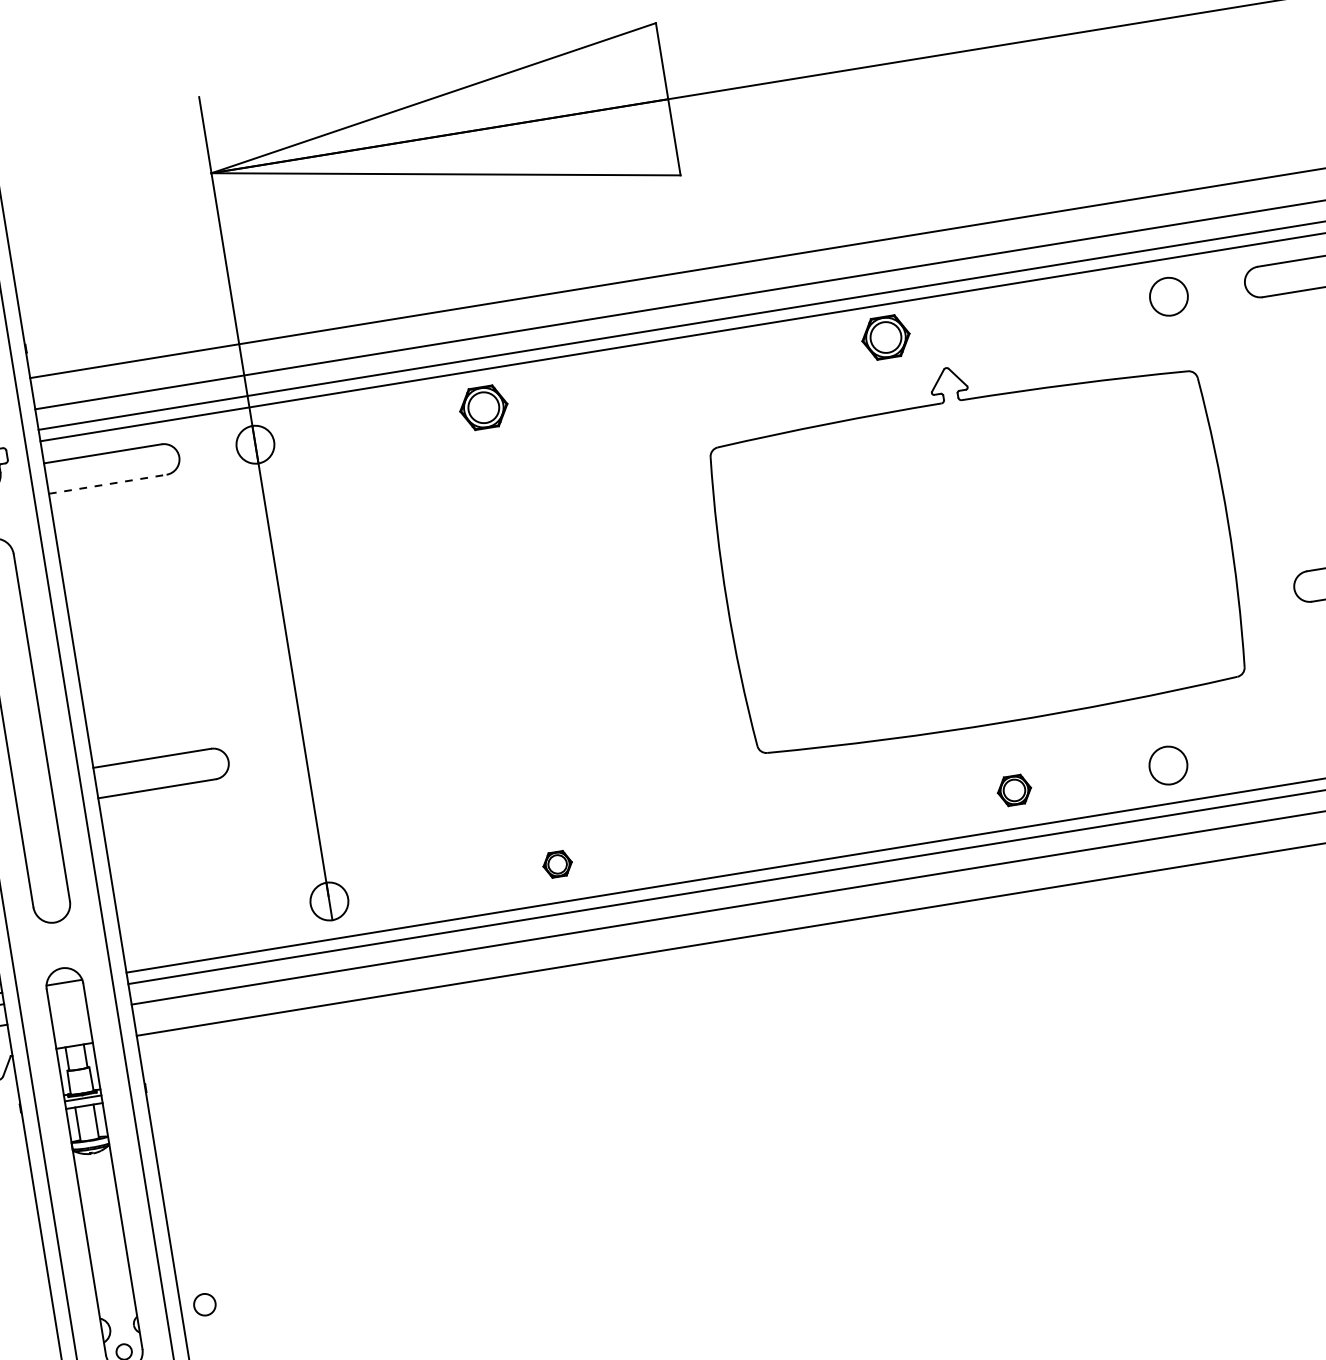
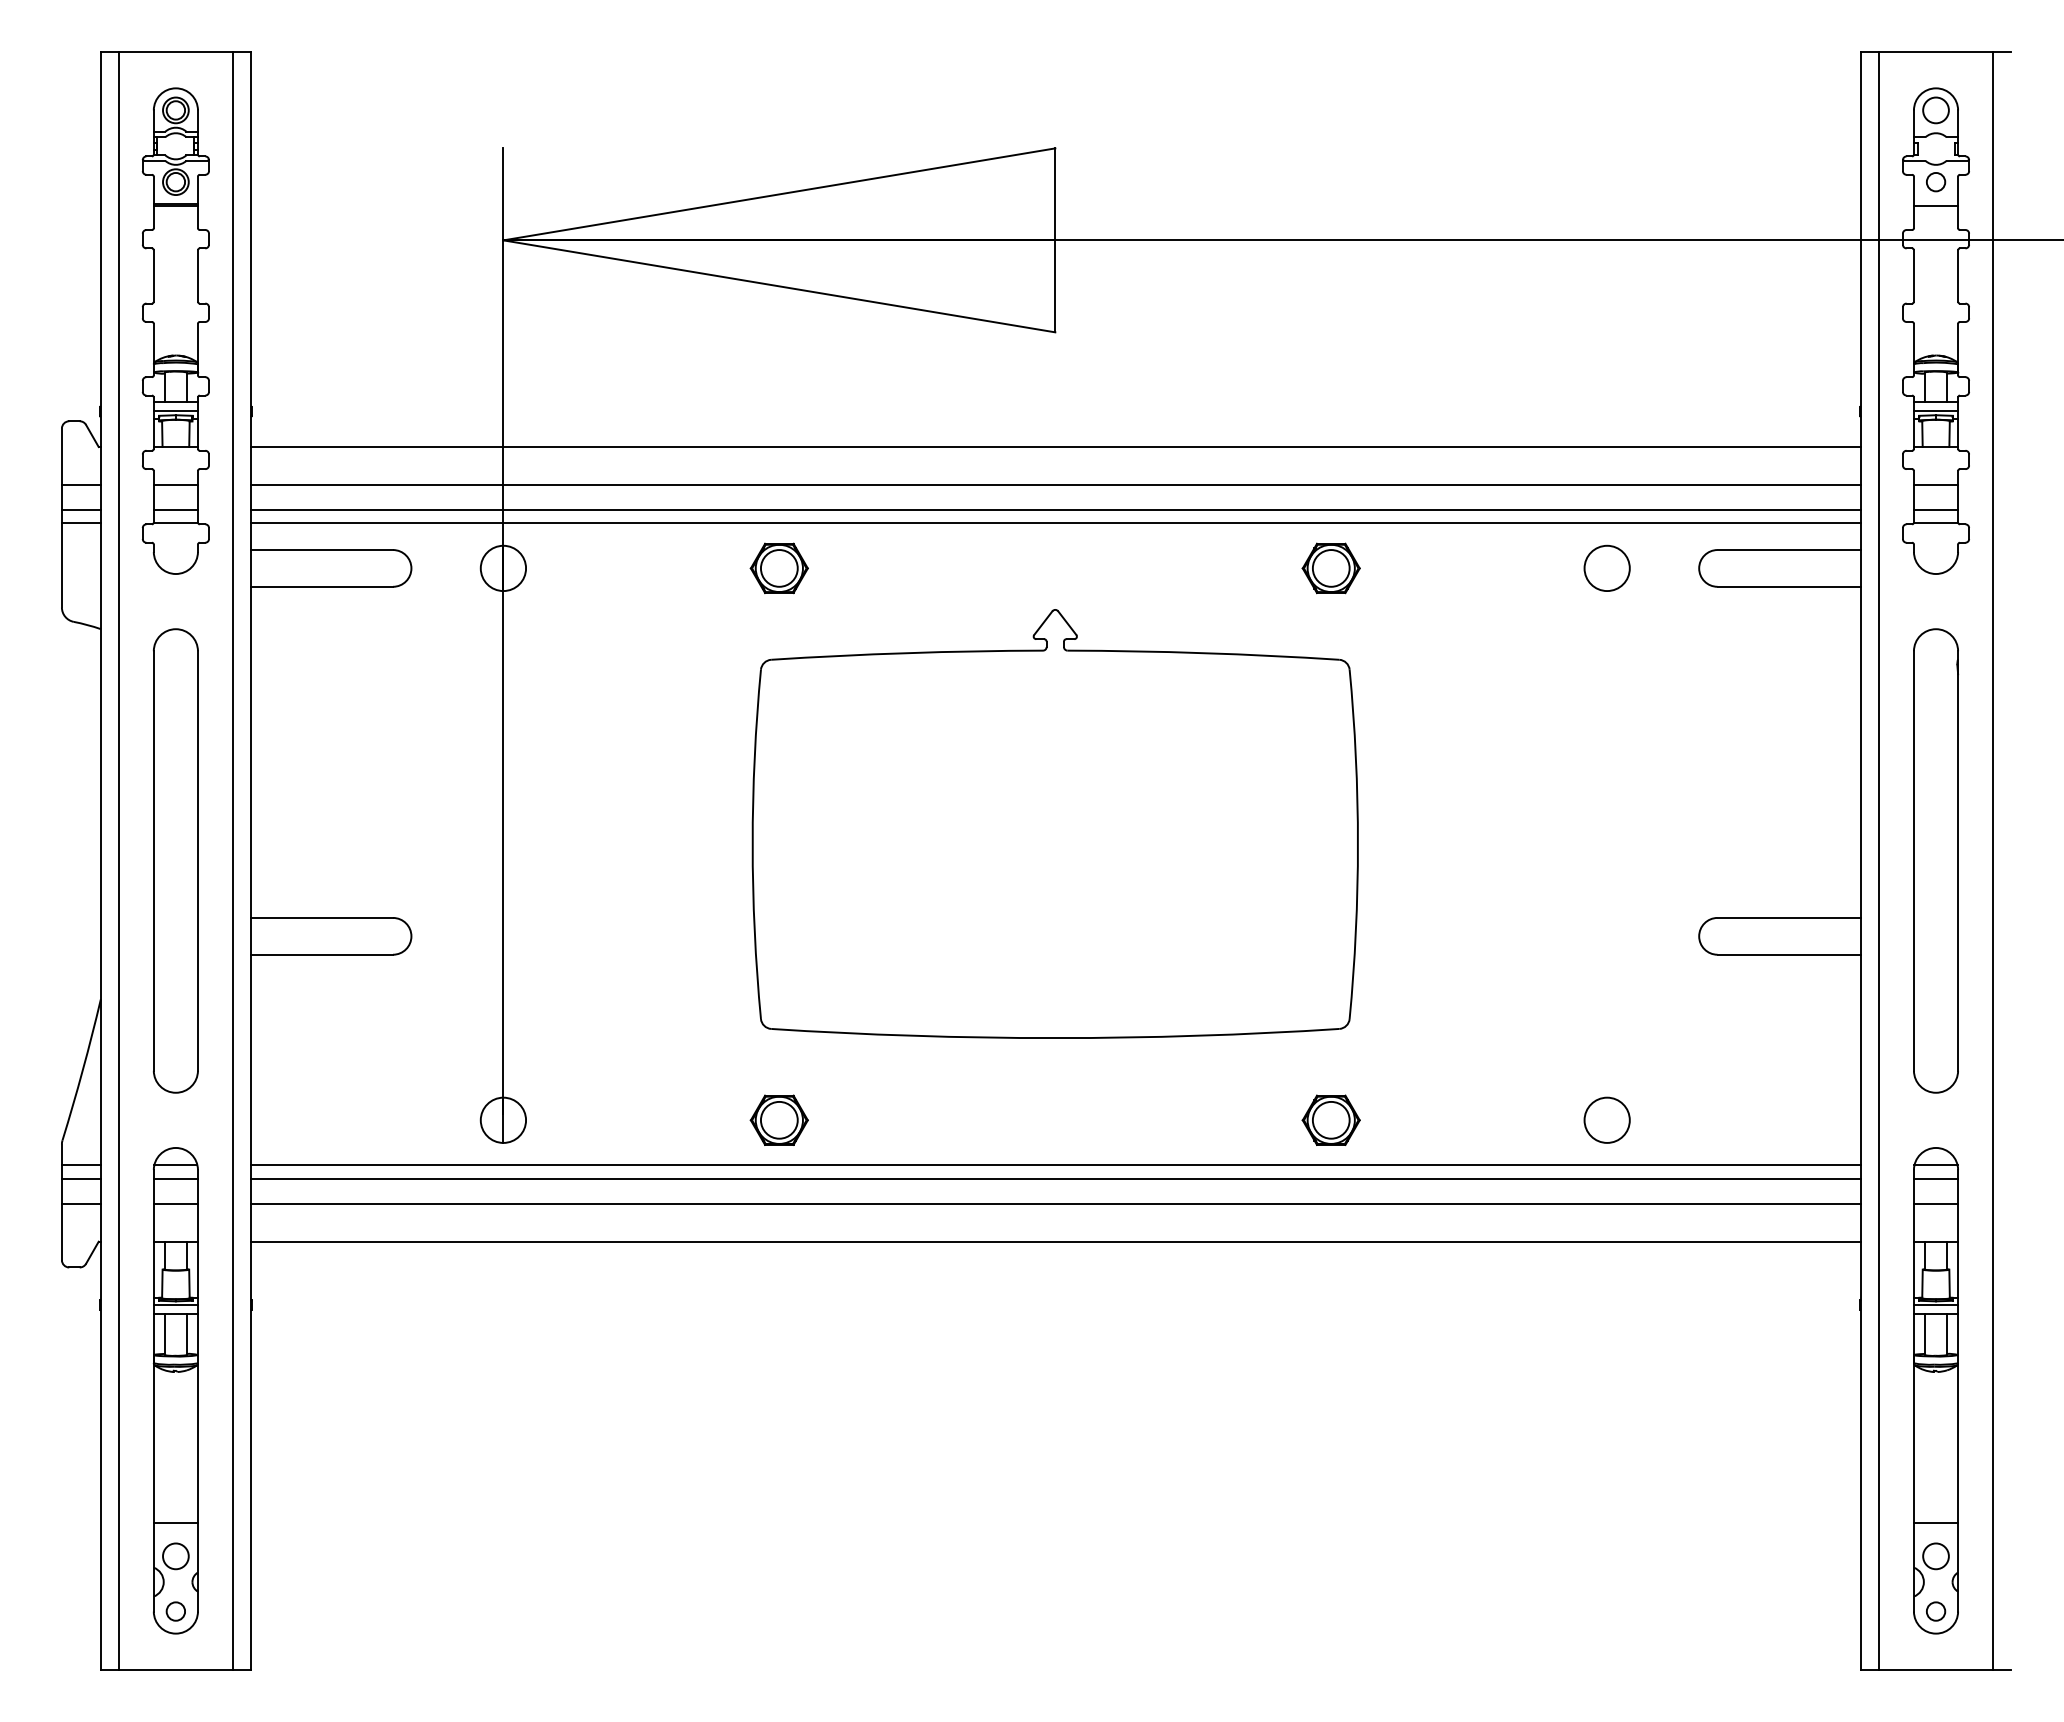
part: (885, 337) -> (1330, 568), moved
line: (108, 483) -> (322, 586), dashed -> solid
part: (974, 544) -> (1054, 823), moved
circle: (1167, 765) -> (1606, 1119), moved
part: (1013, 789) -> (1330, 1119), size x1.43
part: (556, 863) -> (778, 1119), size x1.67
line: (65, 994) -> (175, 1179), added
line: (69, 1015) -> (175, 1204), added
line: (112, 1279) -> (175, 1523), added
circle: (204, 1304) -> (175, 1556), moved

